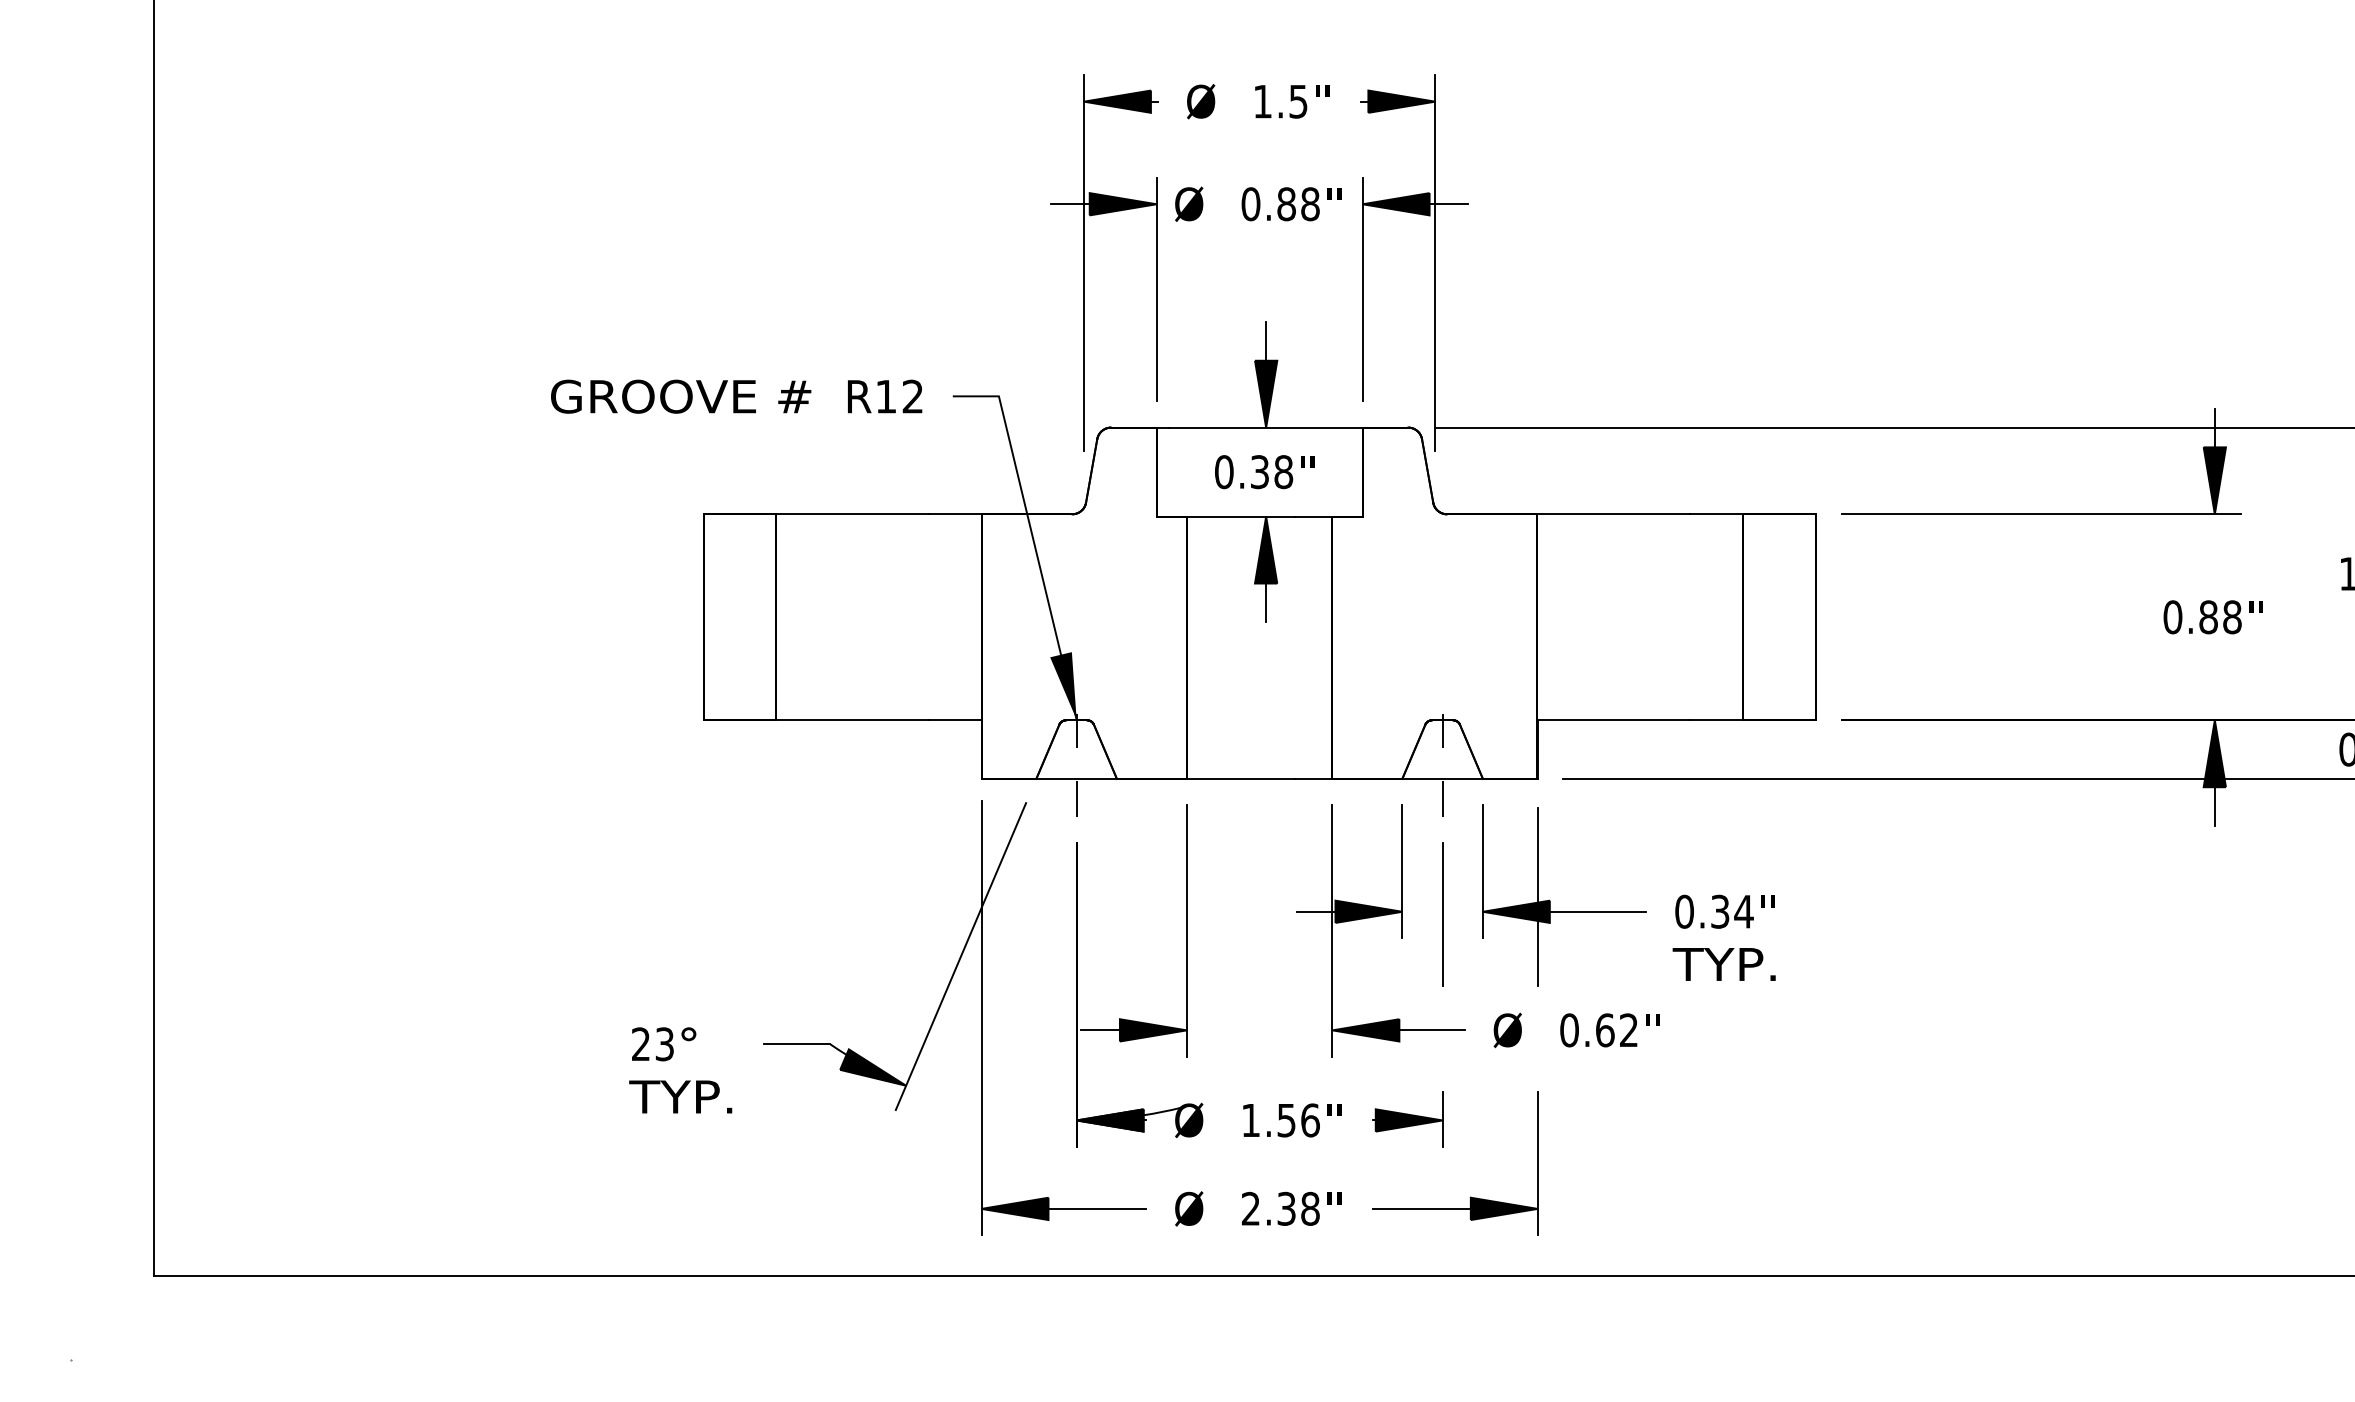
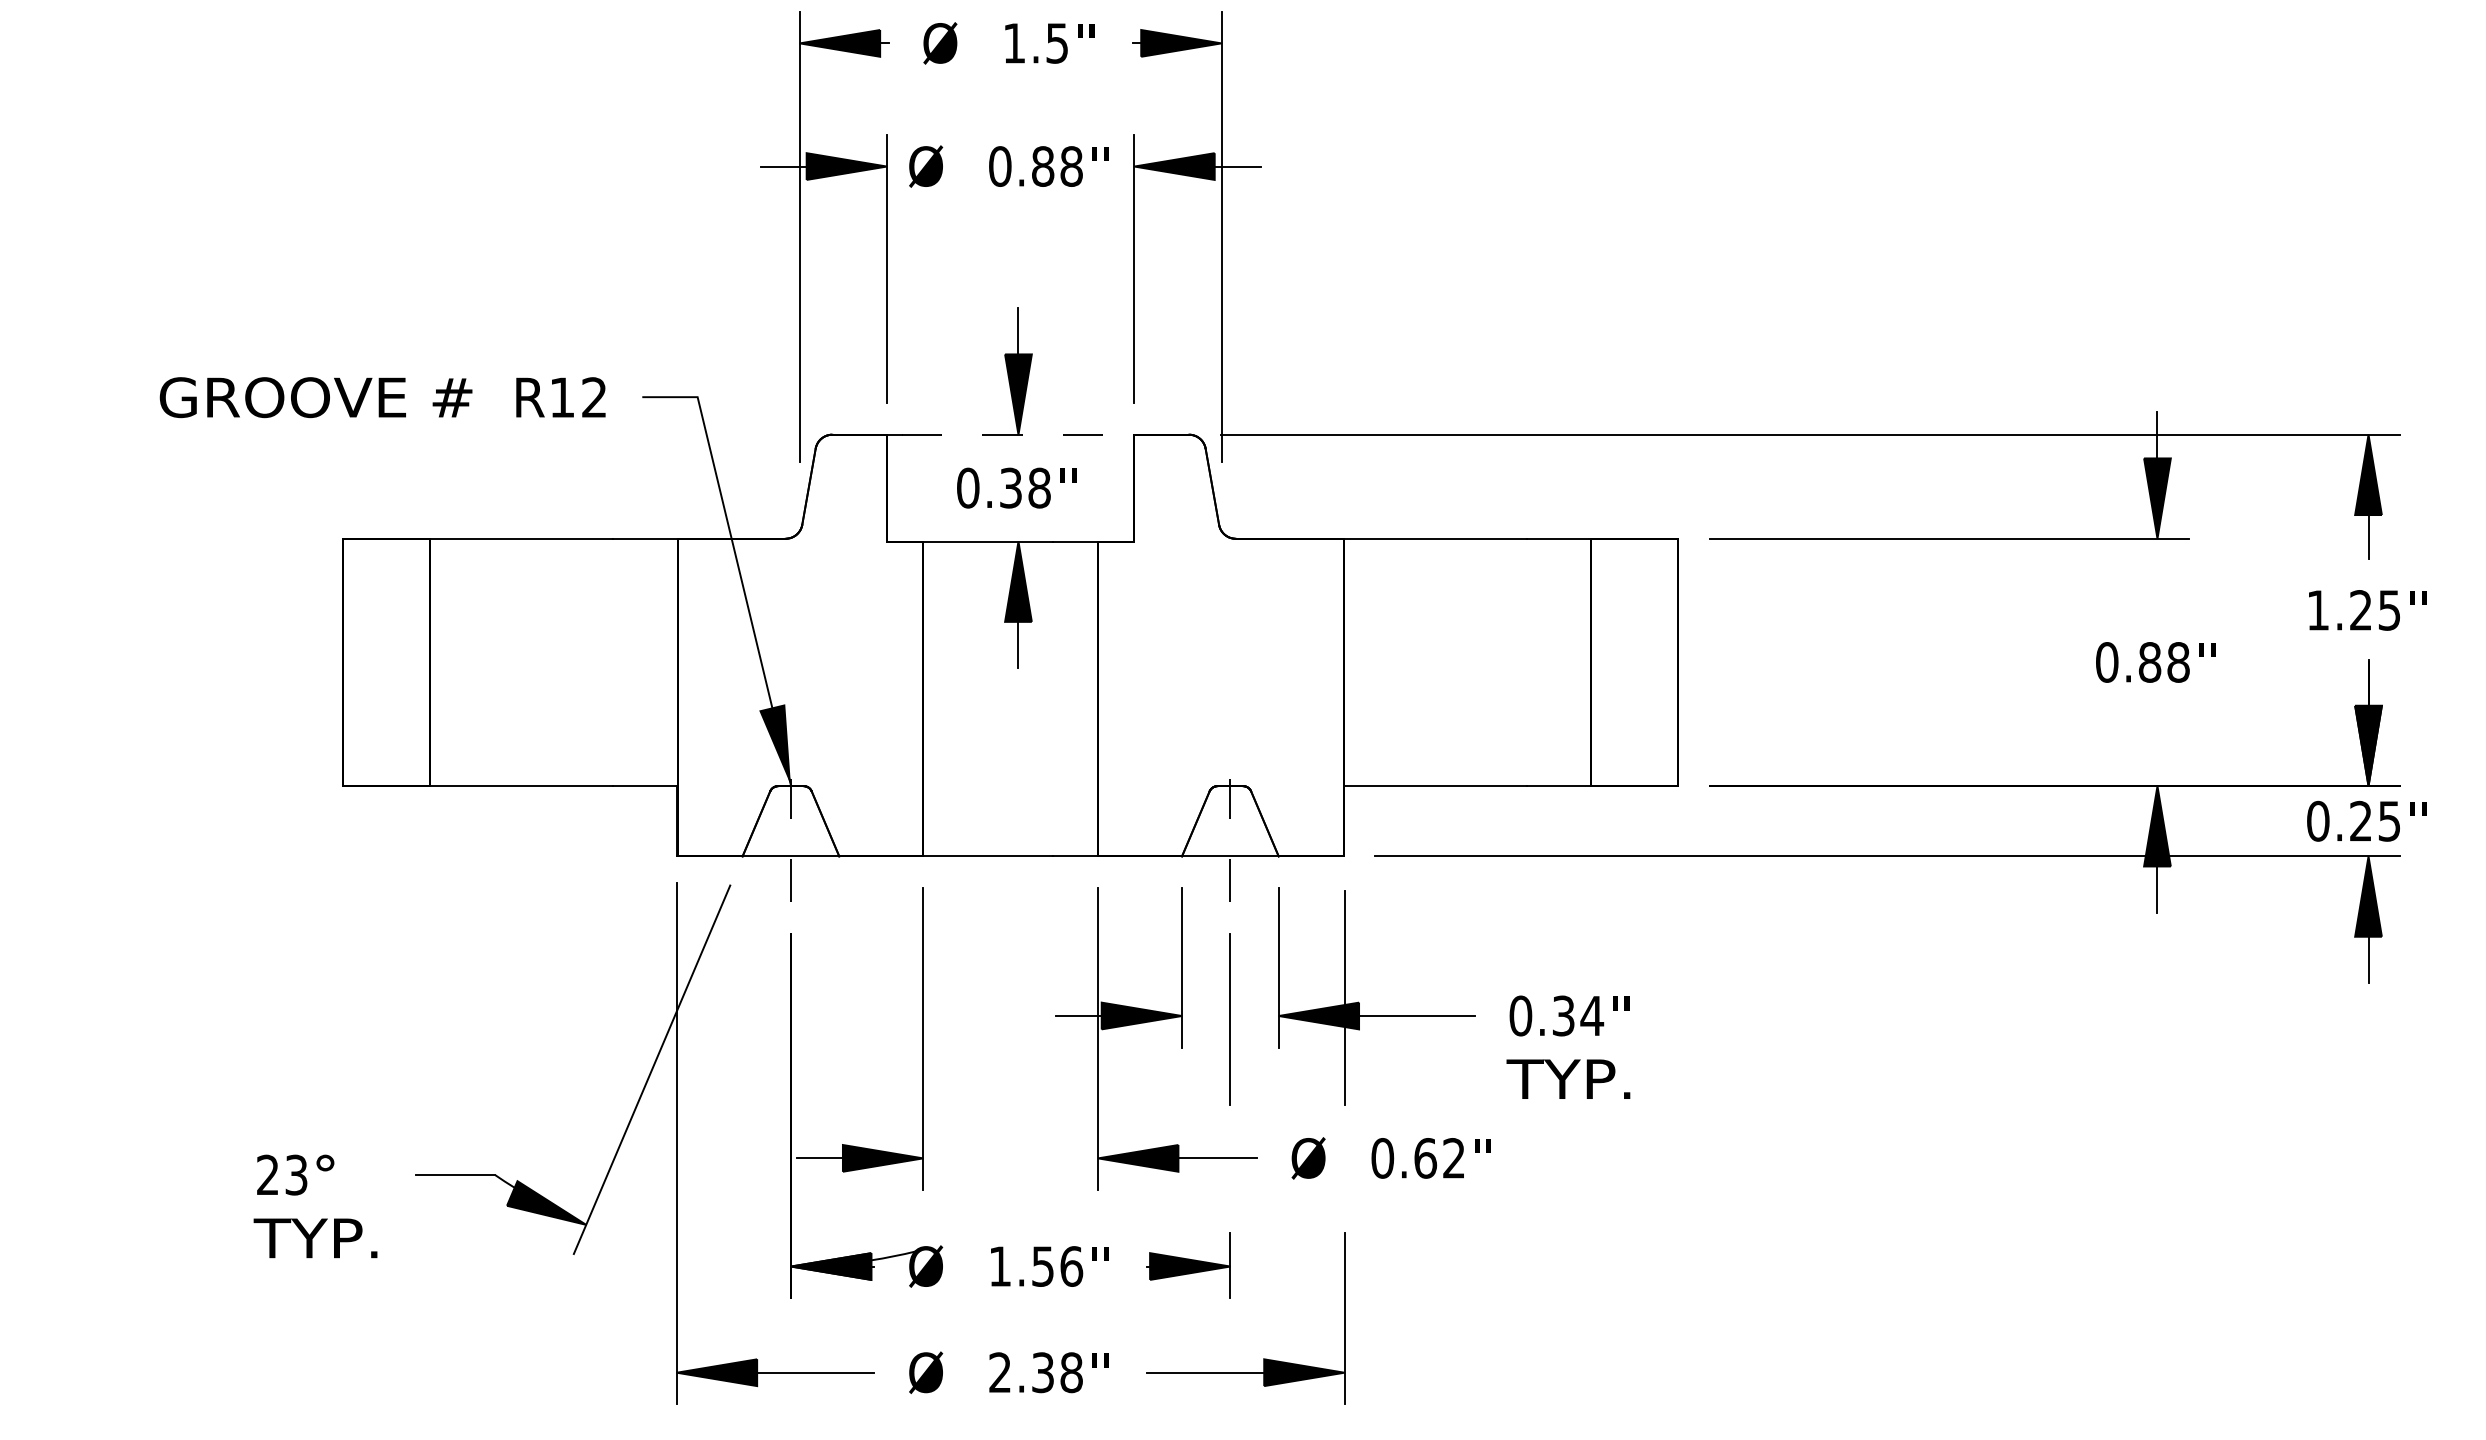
line: (1265, 427) -> (1017, 434), solid -> dashed

